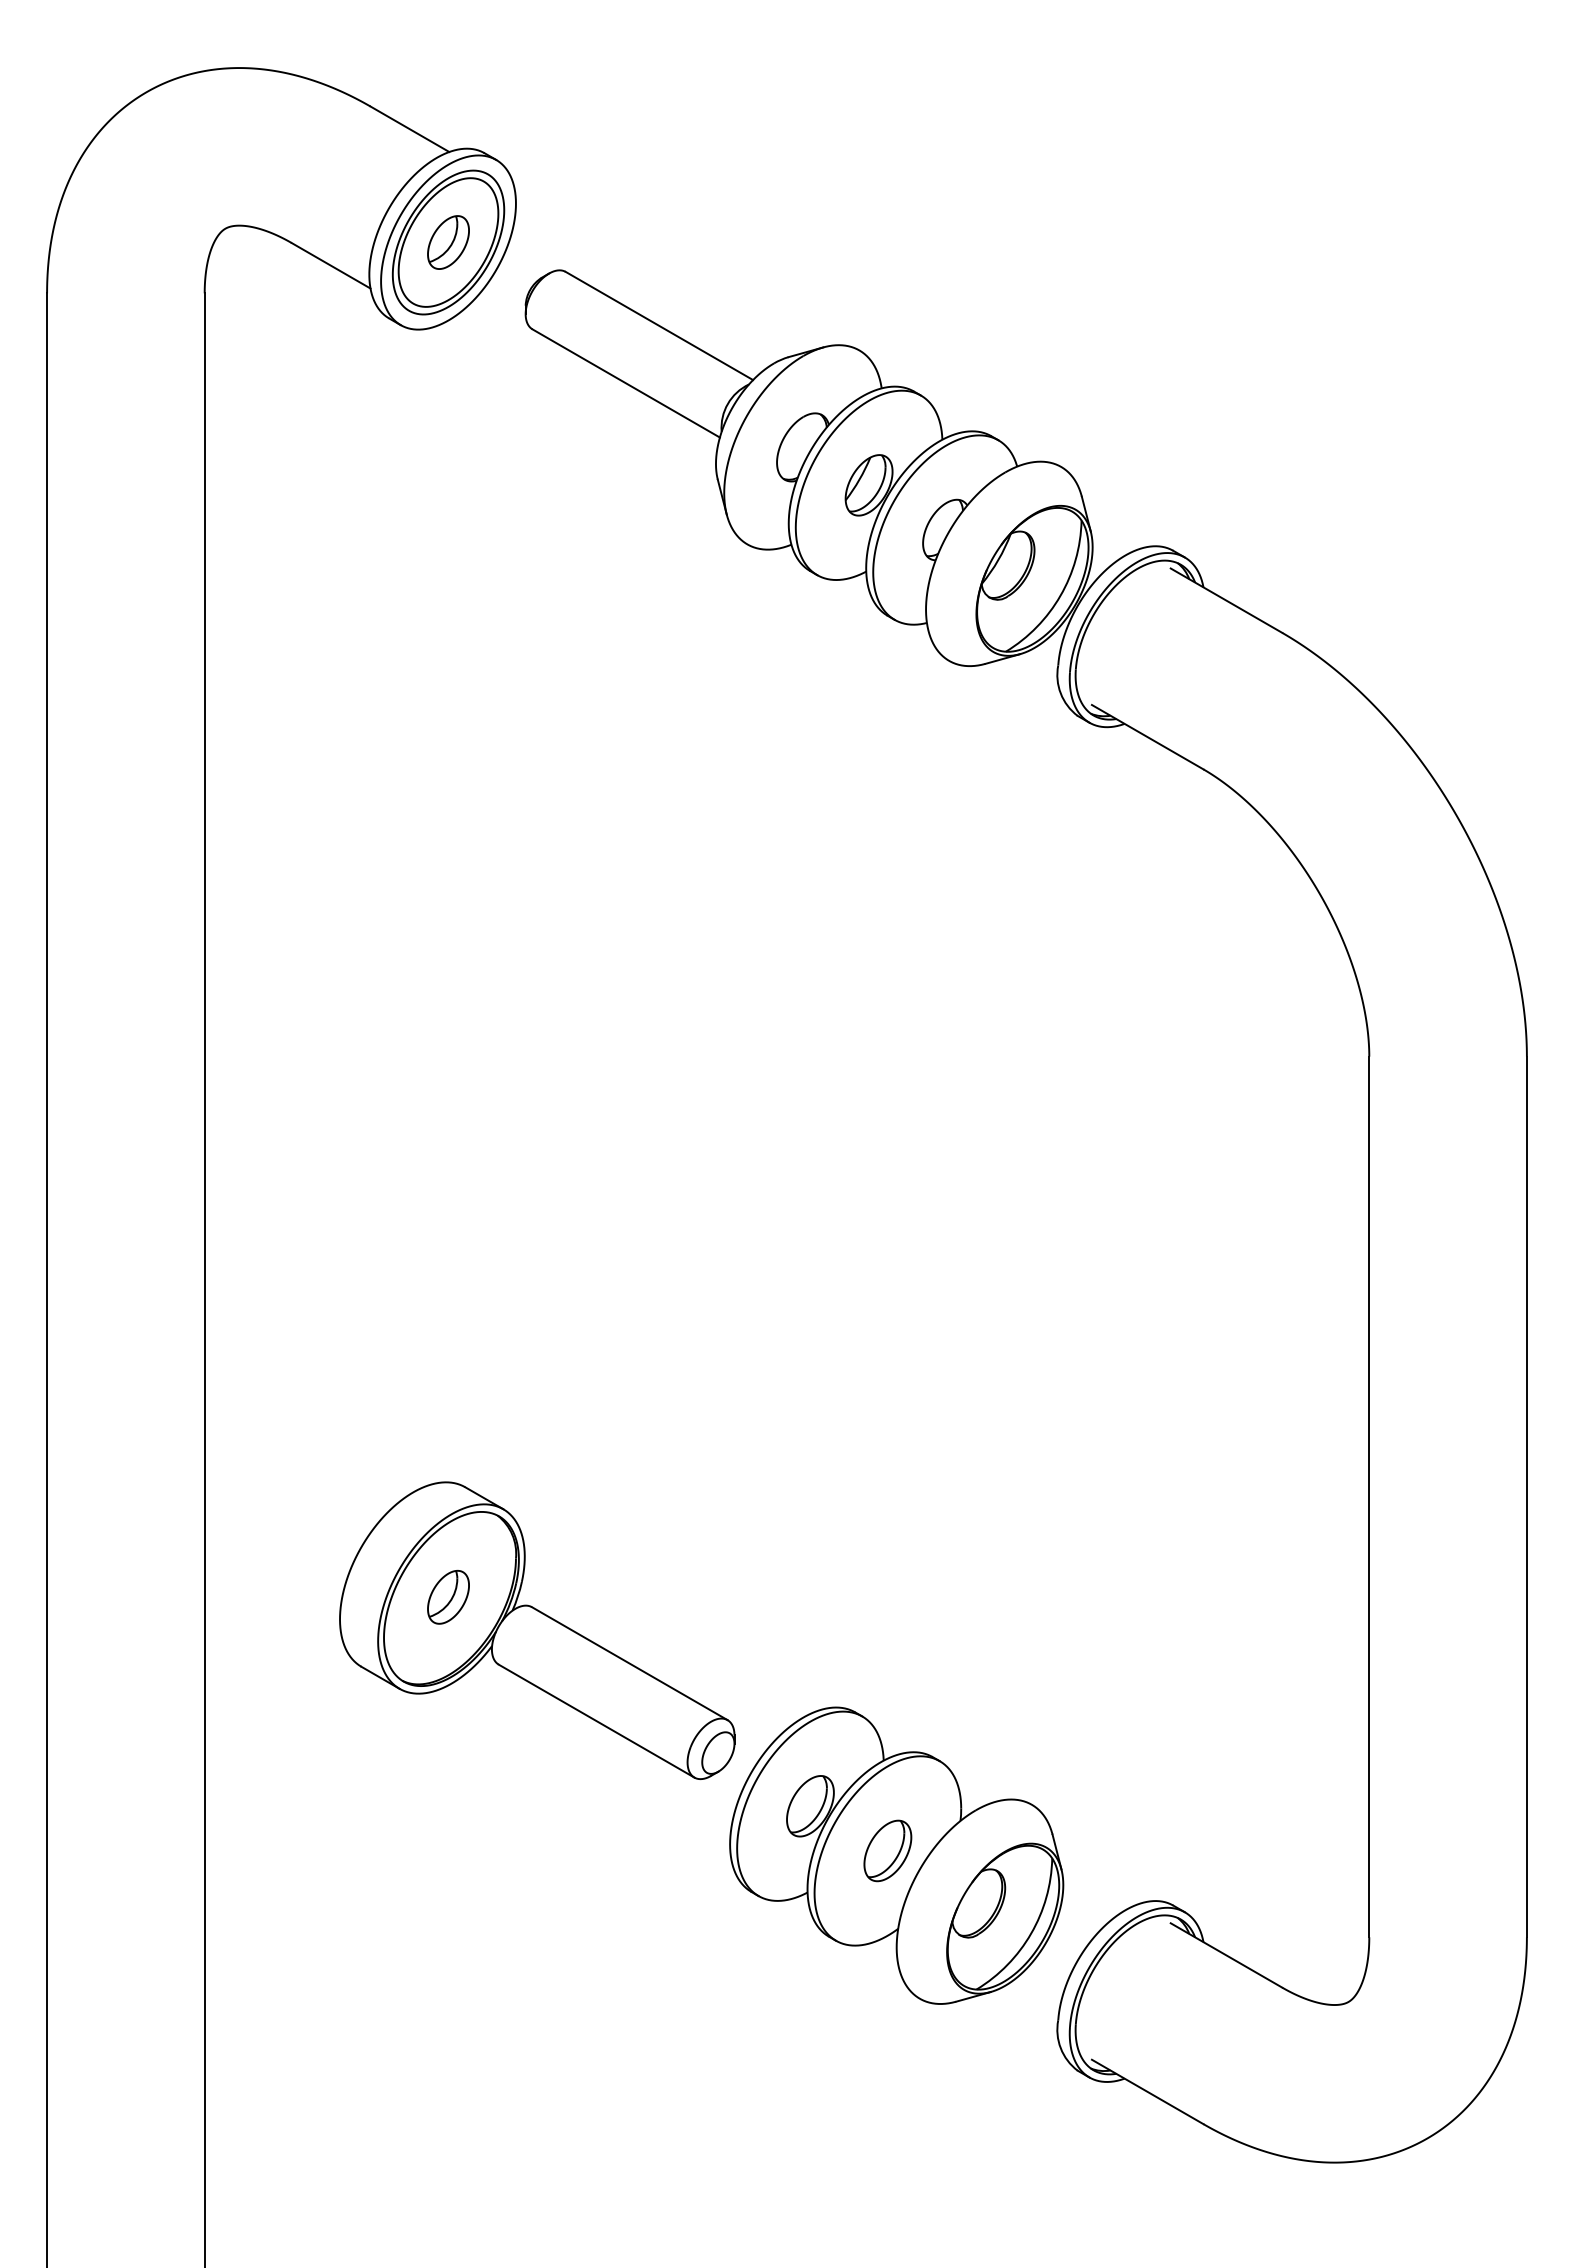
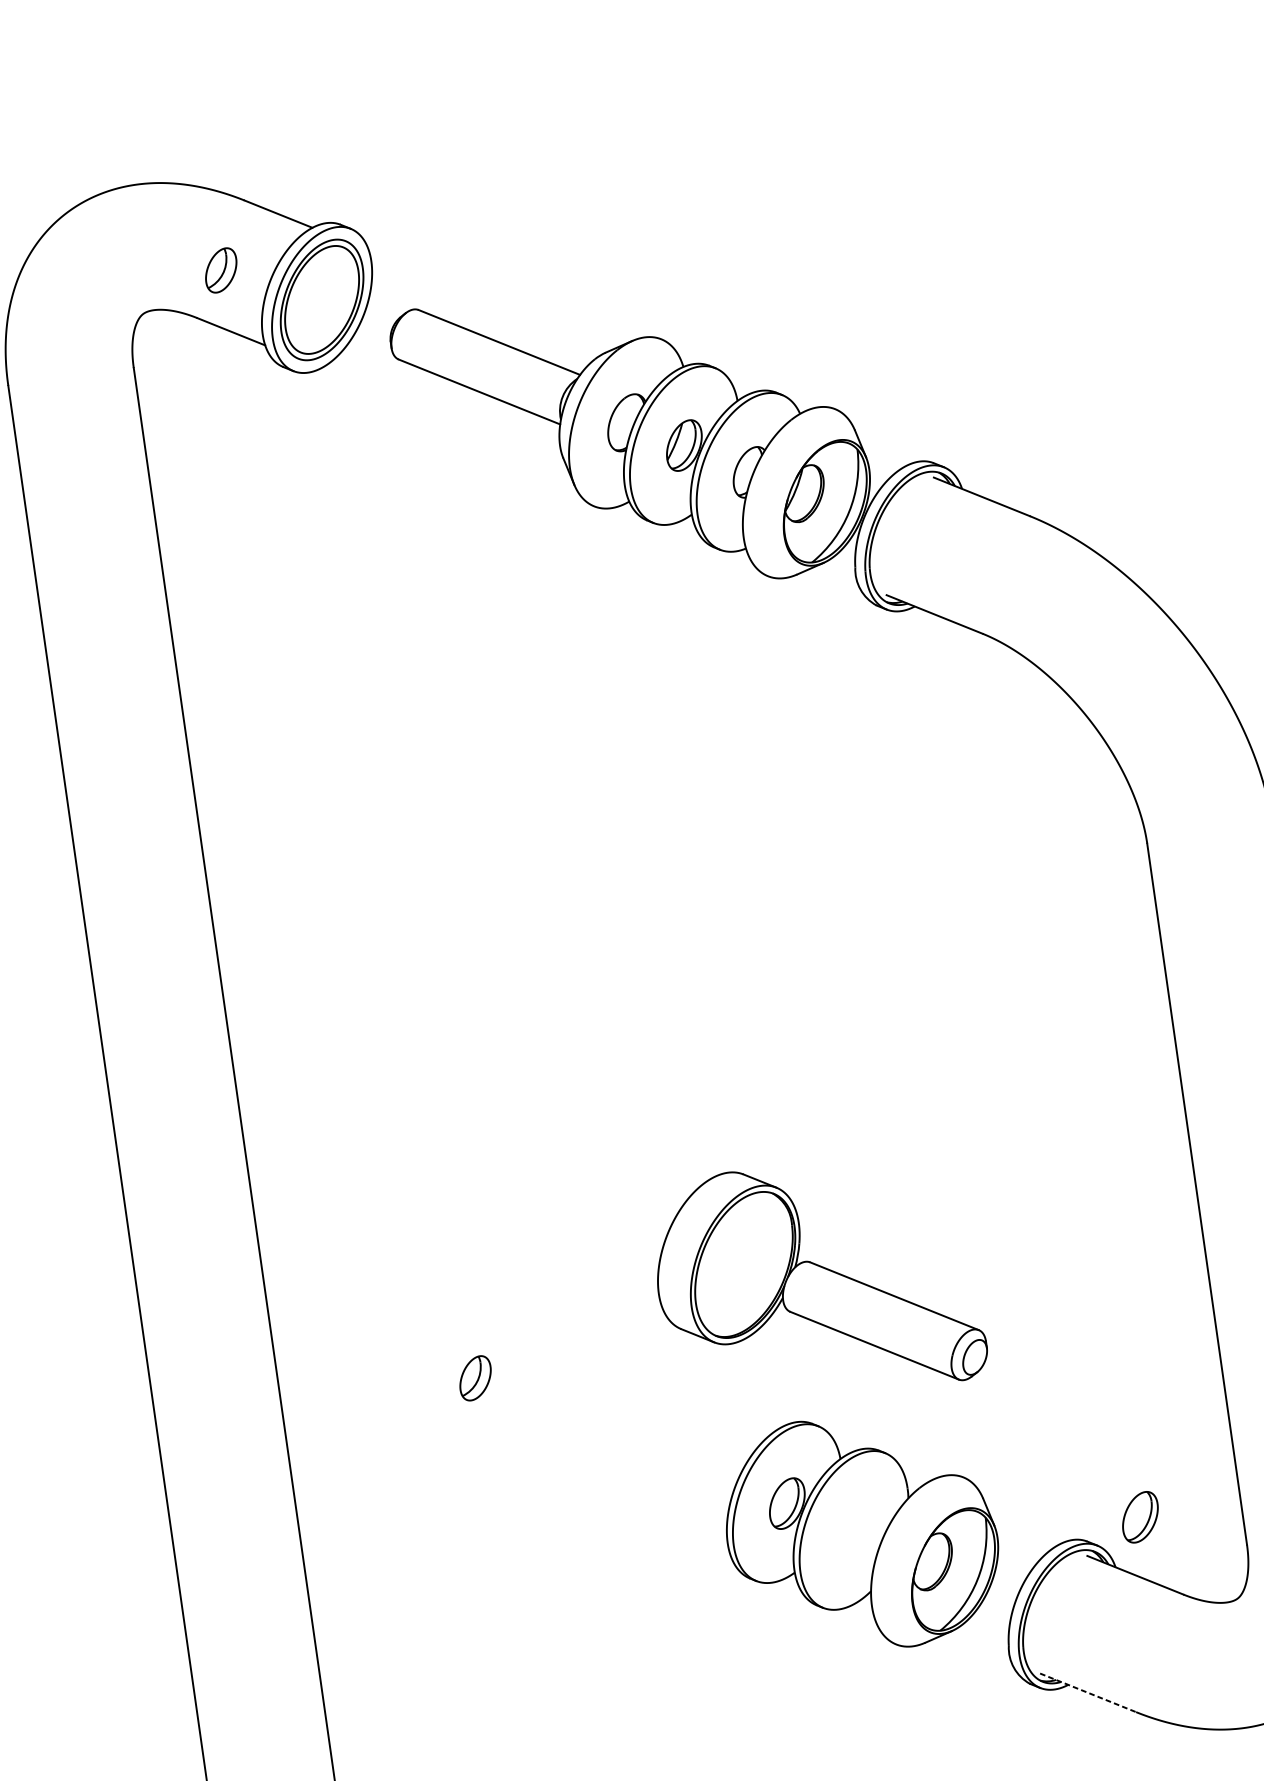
part: (448, 242) -> (221, 270), moved
part: (537, 1630) -> (817, 1280), moved
part: (887, 1850) -> (1140, 1516), moved
line: (1148, 2092) -> (1088, 1693), solid -> dashed

